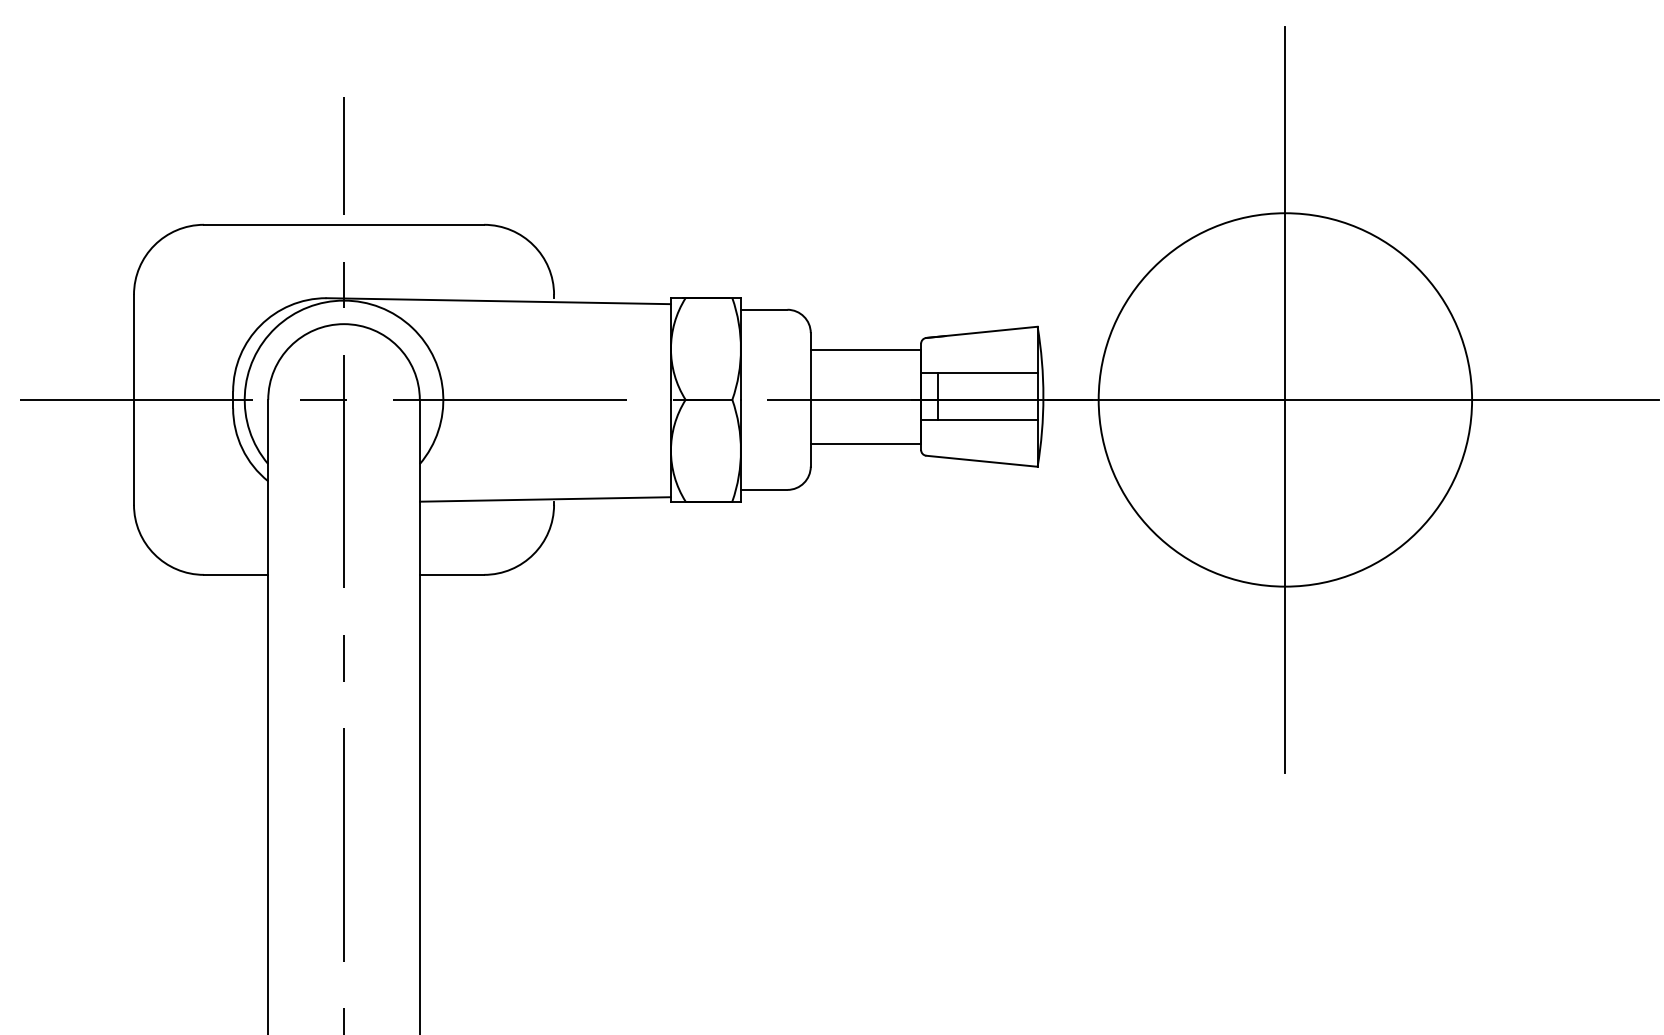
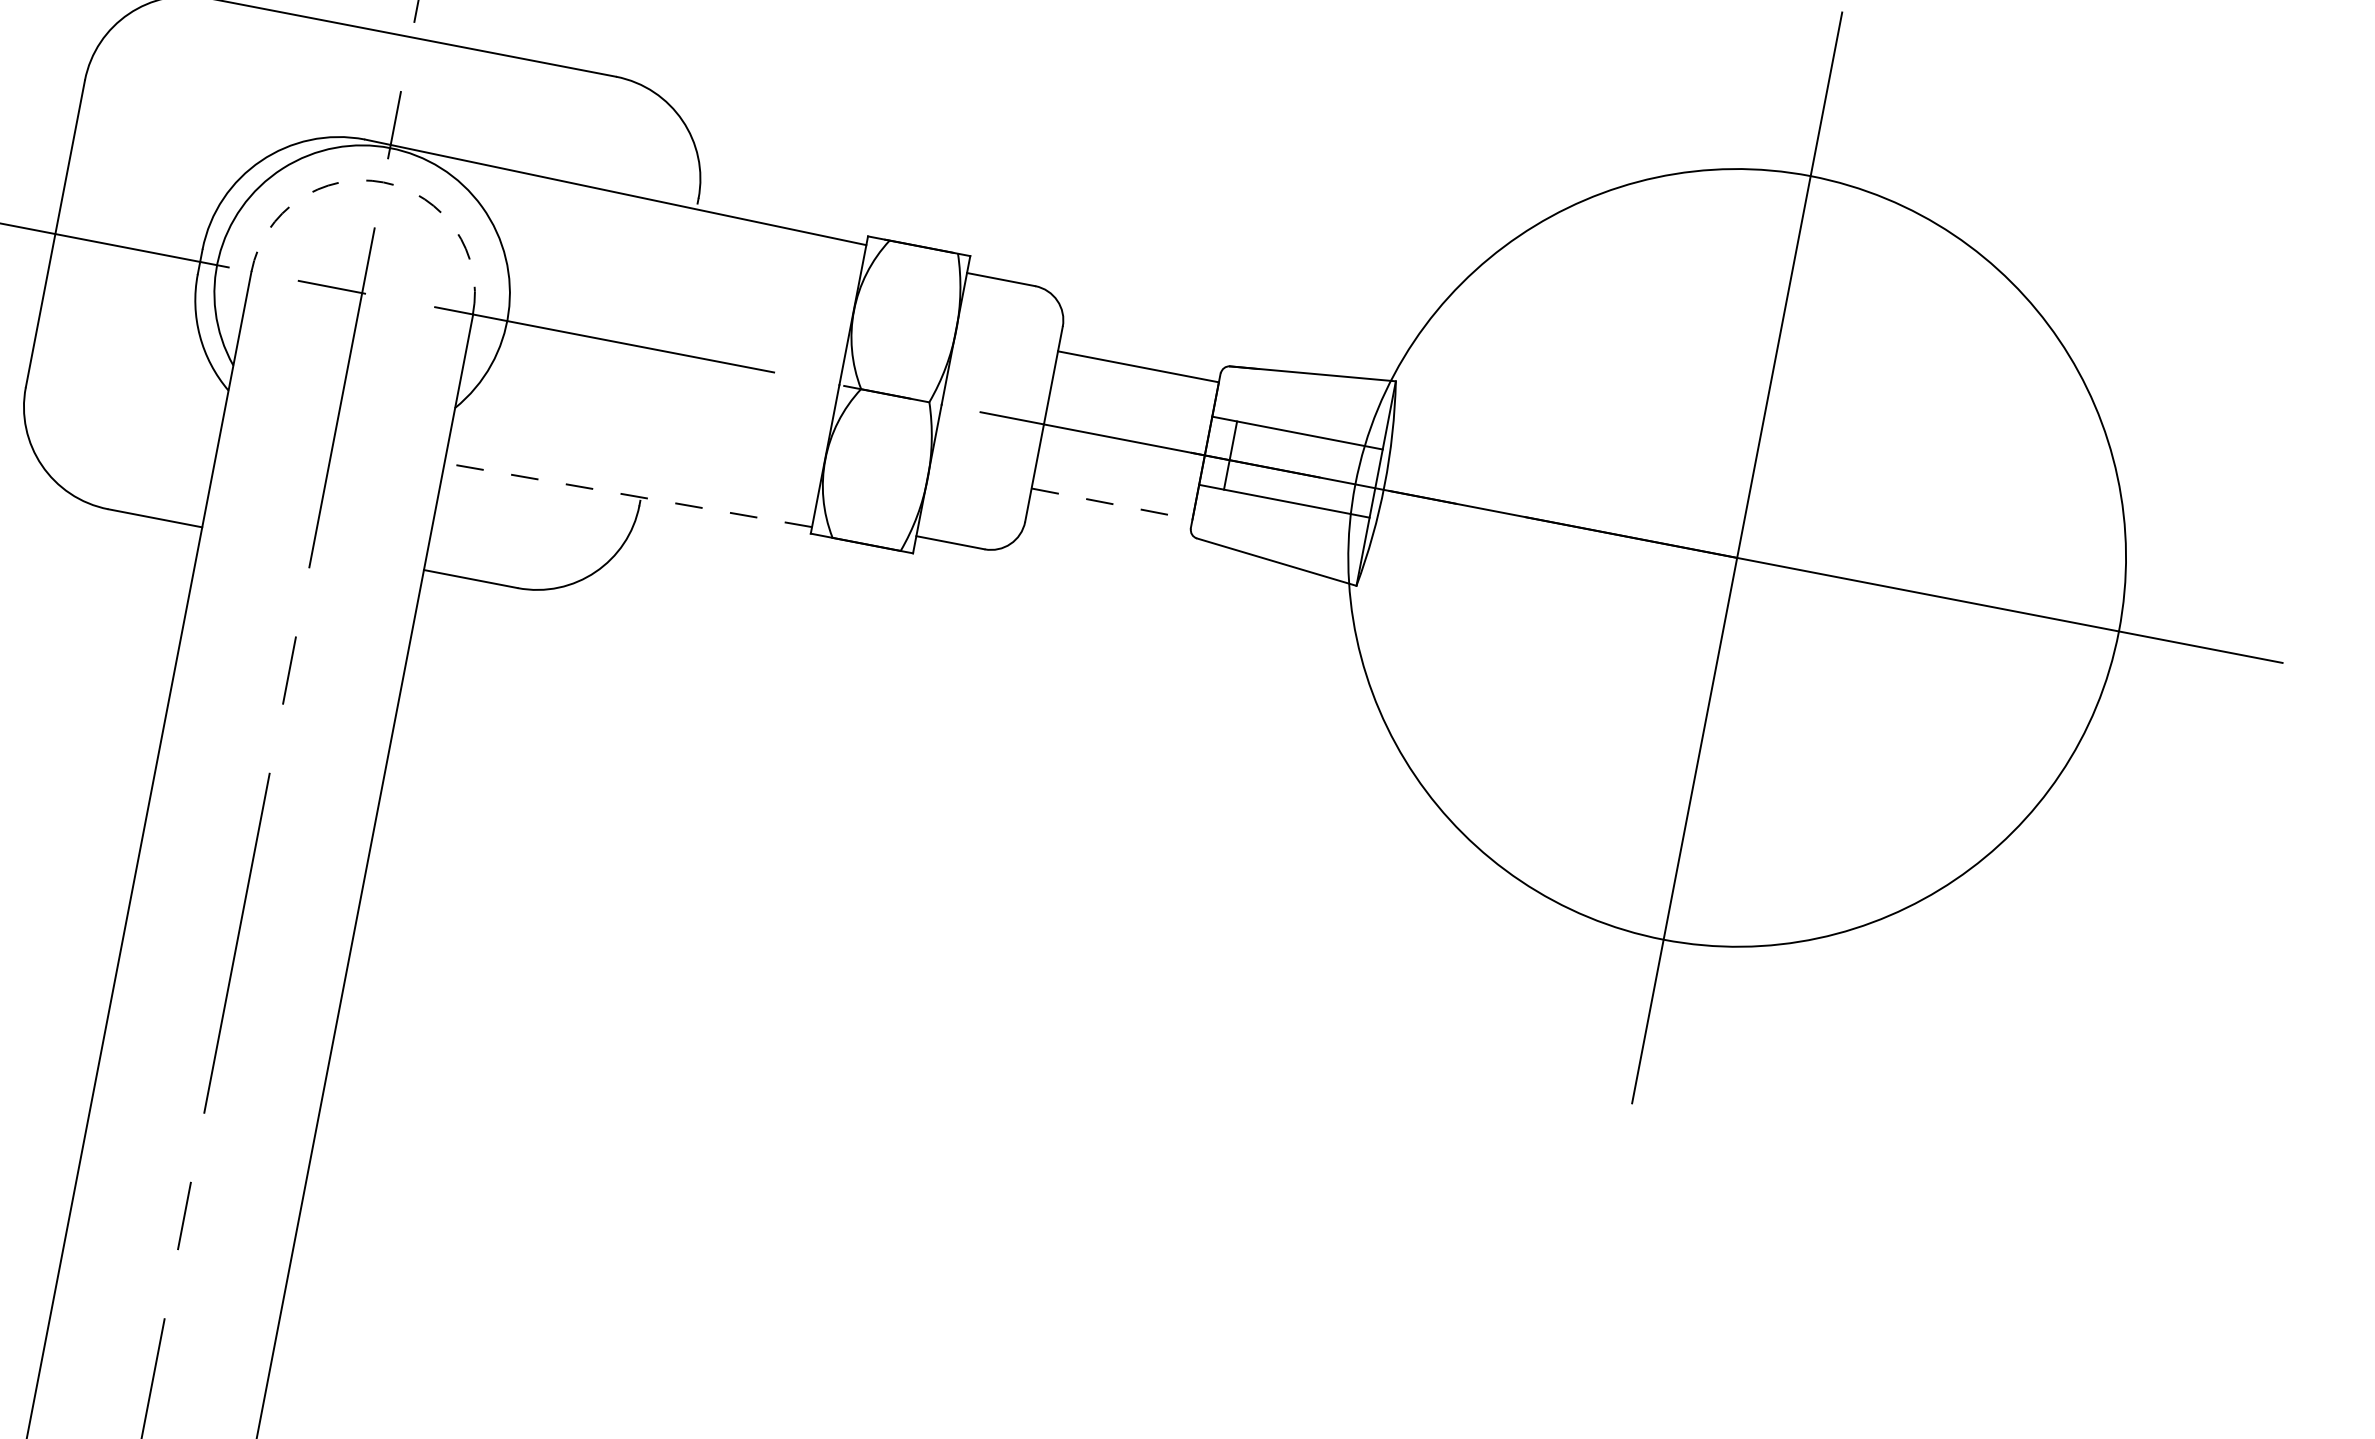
arc: (344, 324) -> (384, 183), solid -> dashed
circle: (1285, 399) -> (1737, 557), size x1.4
line: (866, 443) -> (1113, 503), solid -> dashed
line: (544, 499) -> (626, 494), solid -> dashed

